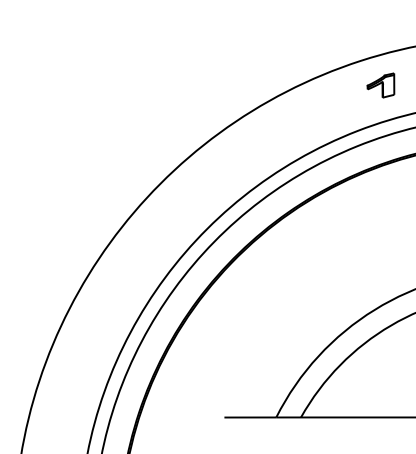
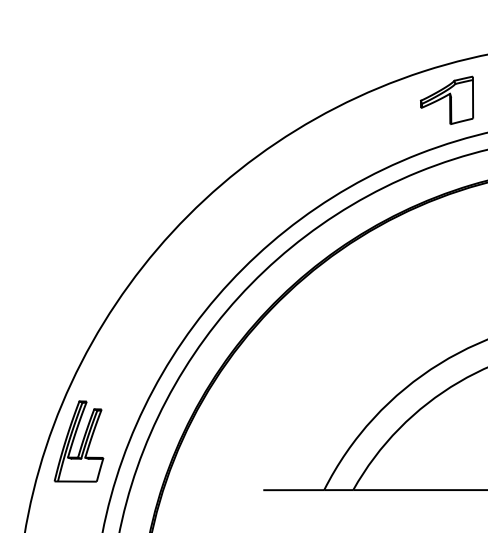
part: (380, 85) -> (446, 100), size x1.67
part: (67, 375) -> (79, 440), added

